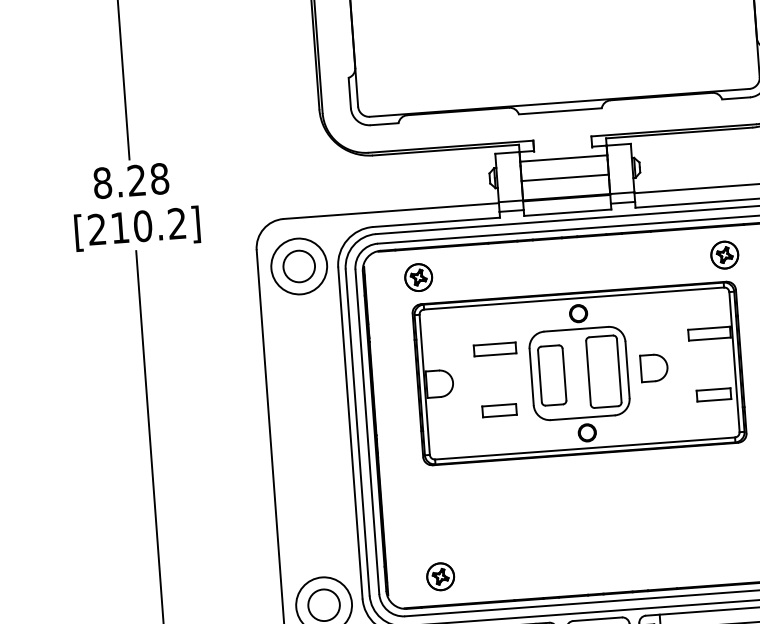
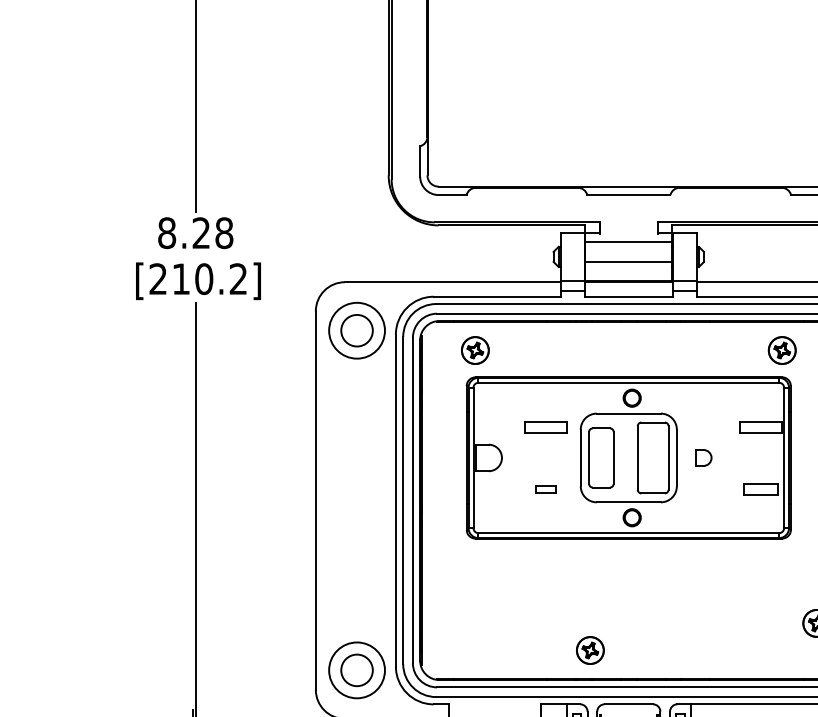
part: (654, 367) -> (703, 457), size x0.6
part: (498, 411) -> (545, 489), size x0.6
part: (440, 576) -> (590, 650), moved

